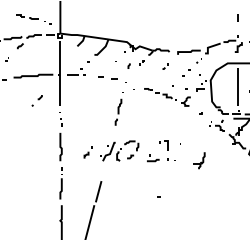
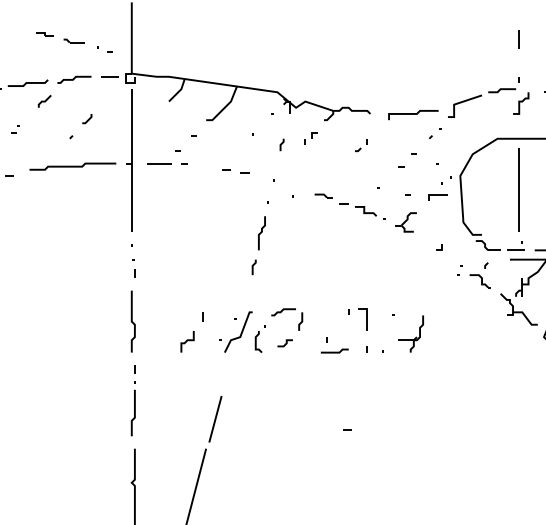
part: (107, 78) -> (234, 171), size x0.62
part: (36, 100) -> (79, 125), moved
part: (87, 152) -> (191, 333), size x1.43
part: (199, 160) -> (411, 333), moved

